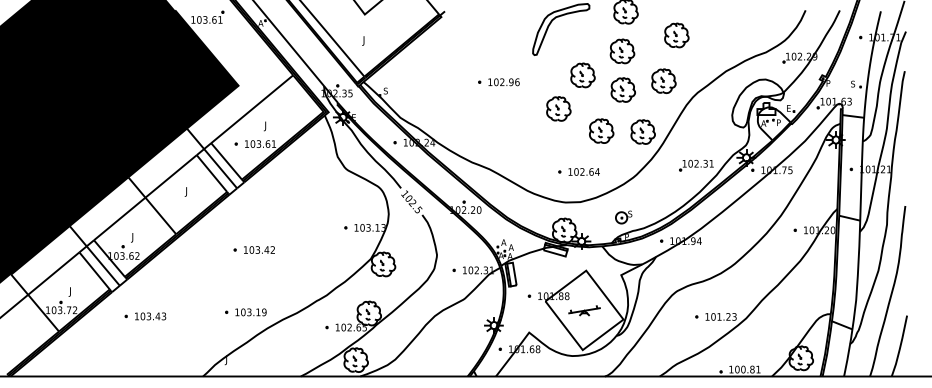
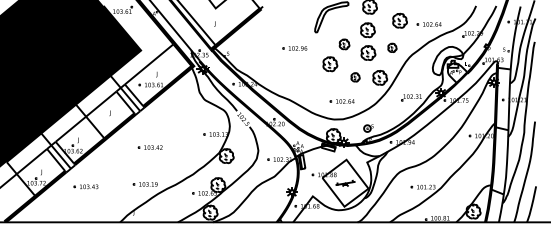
part: (724, 41) -> (428, 24), added
part: (582, 75) -> (344, 44), size x0.7
part: (664, 80) -> (392, 47), size x0.6
part: (601, 131) -> (355, 77), size x0.6

